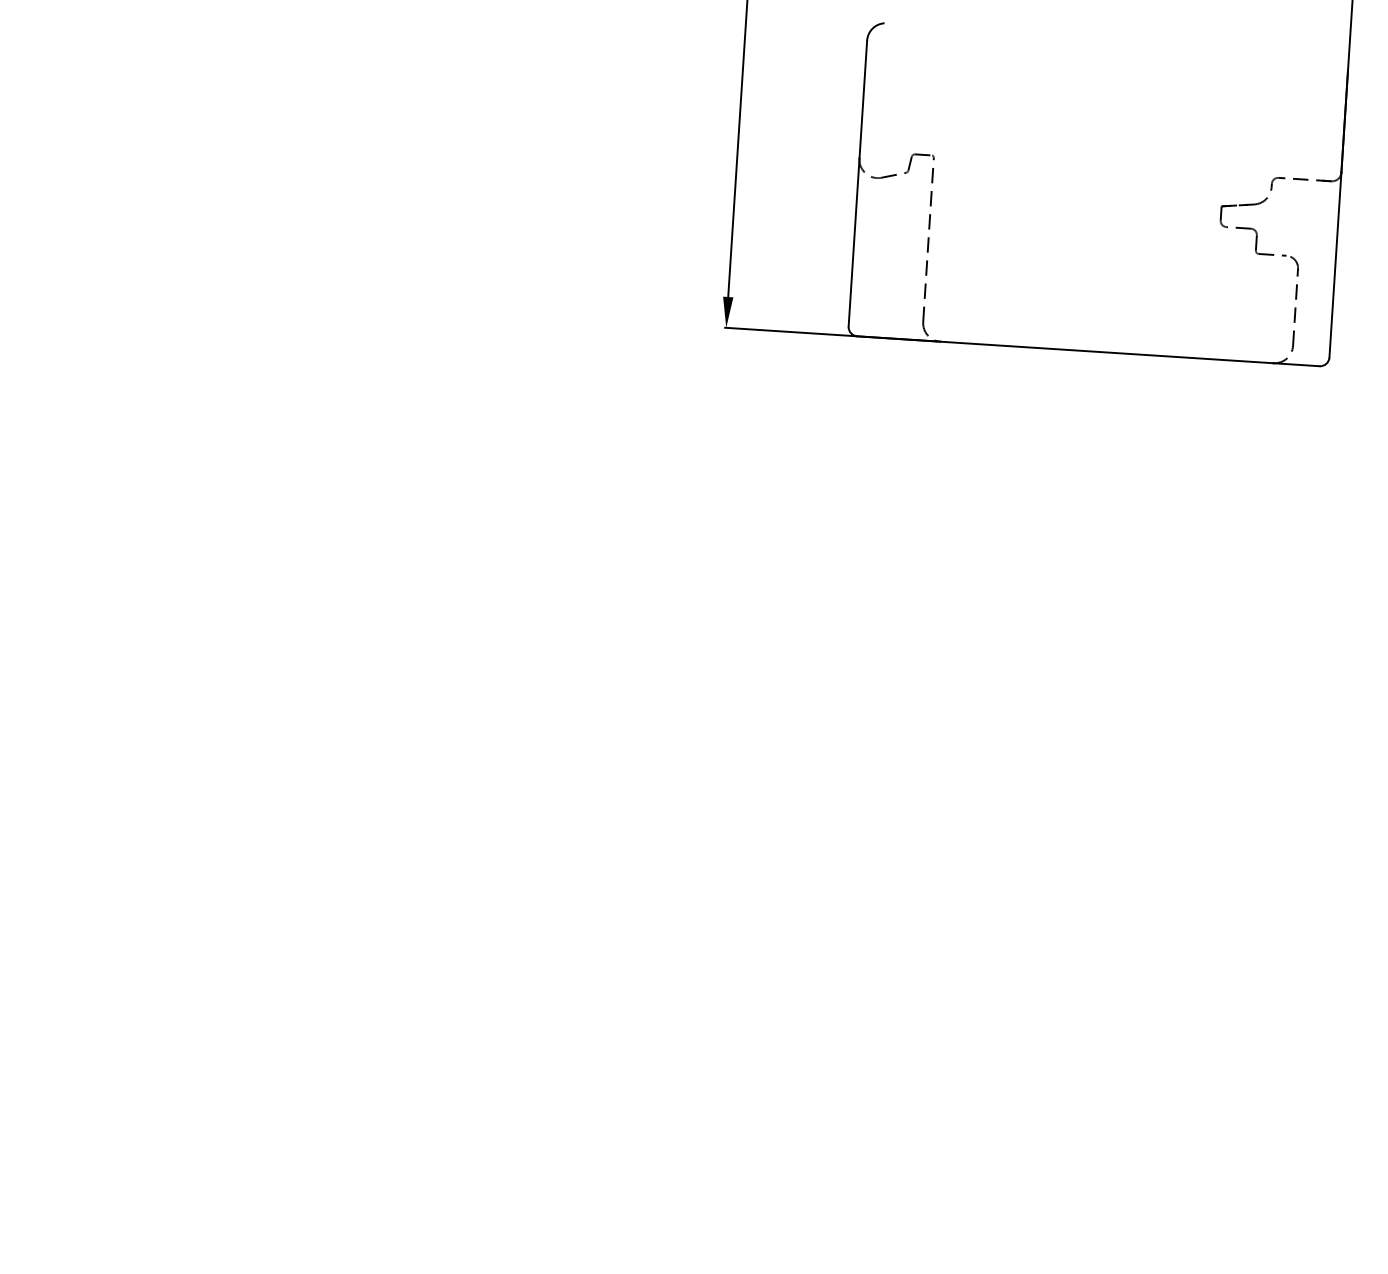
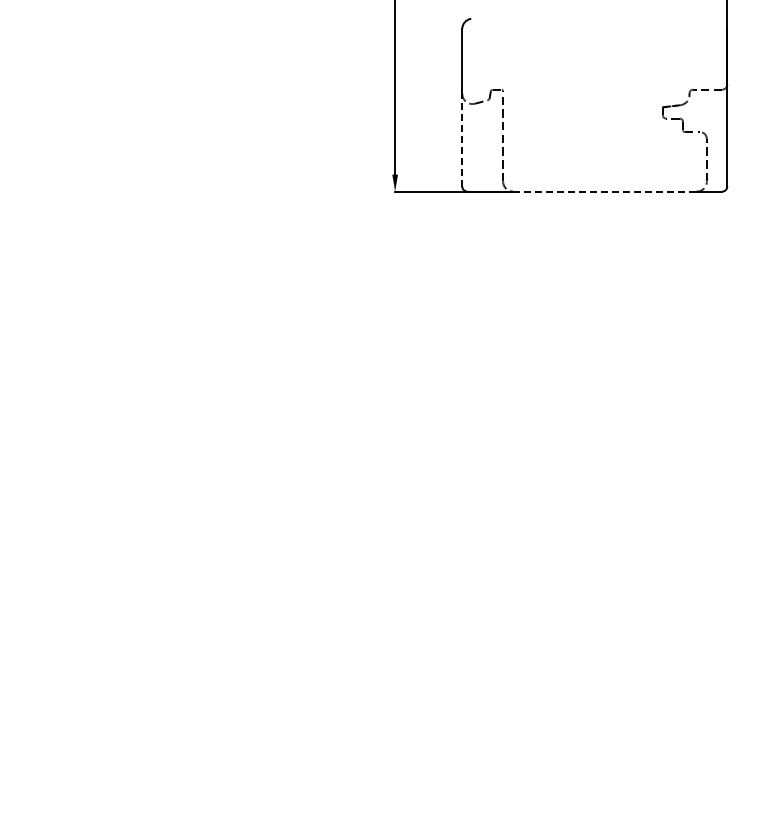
line: (854, 241) -> (462, 139), solid -> dashed
line: (1106, 352) -> (604, 191), solid -> dashed

